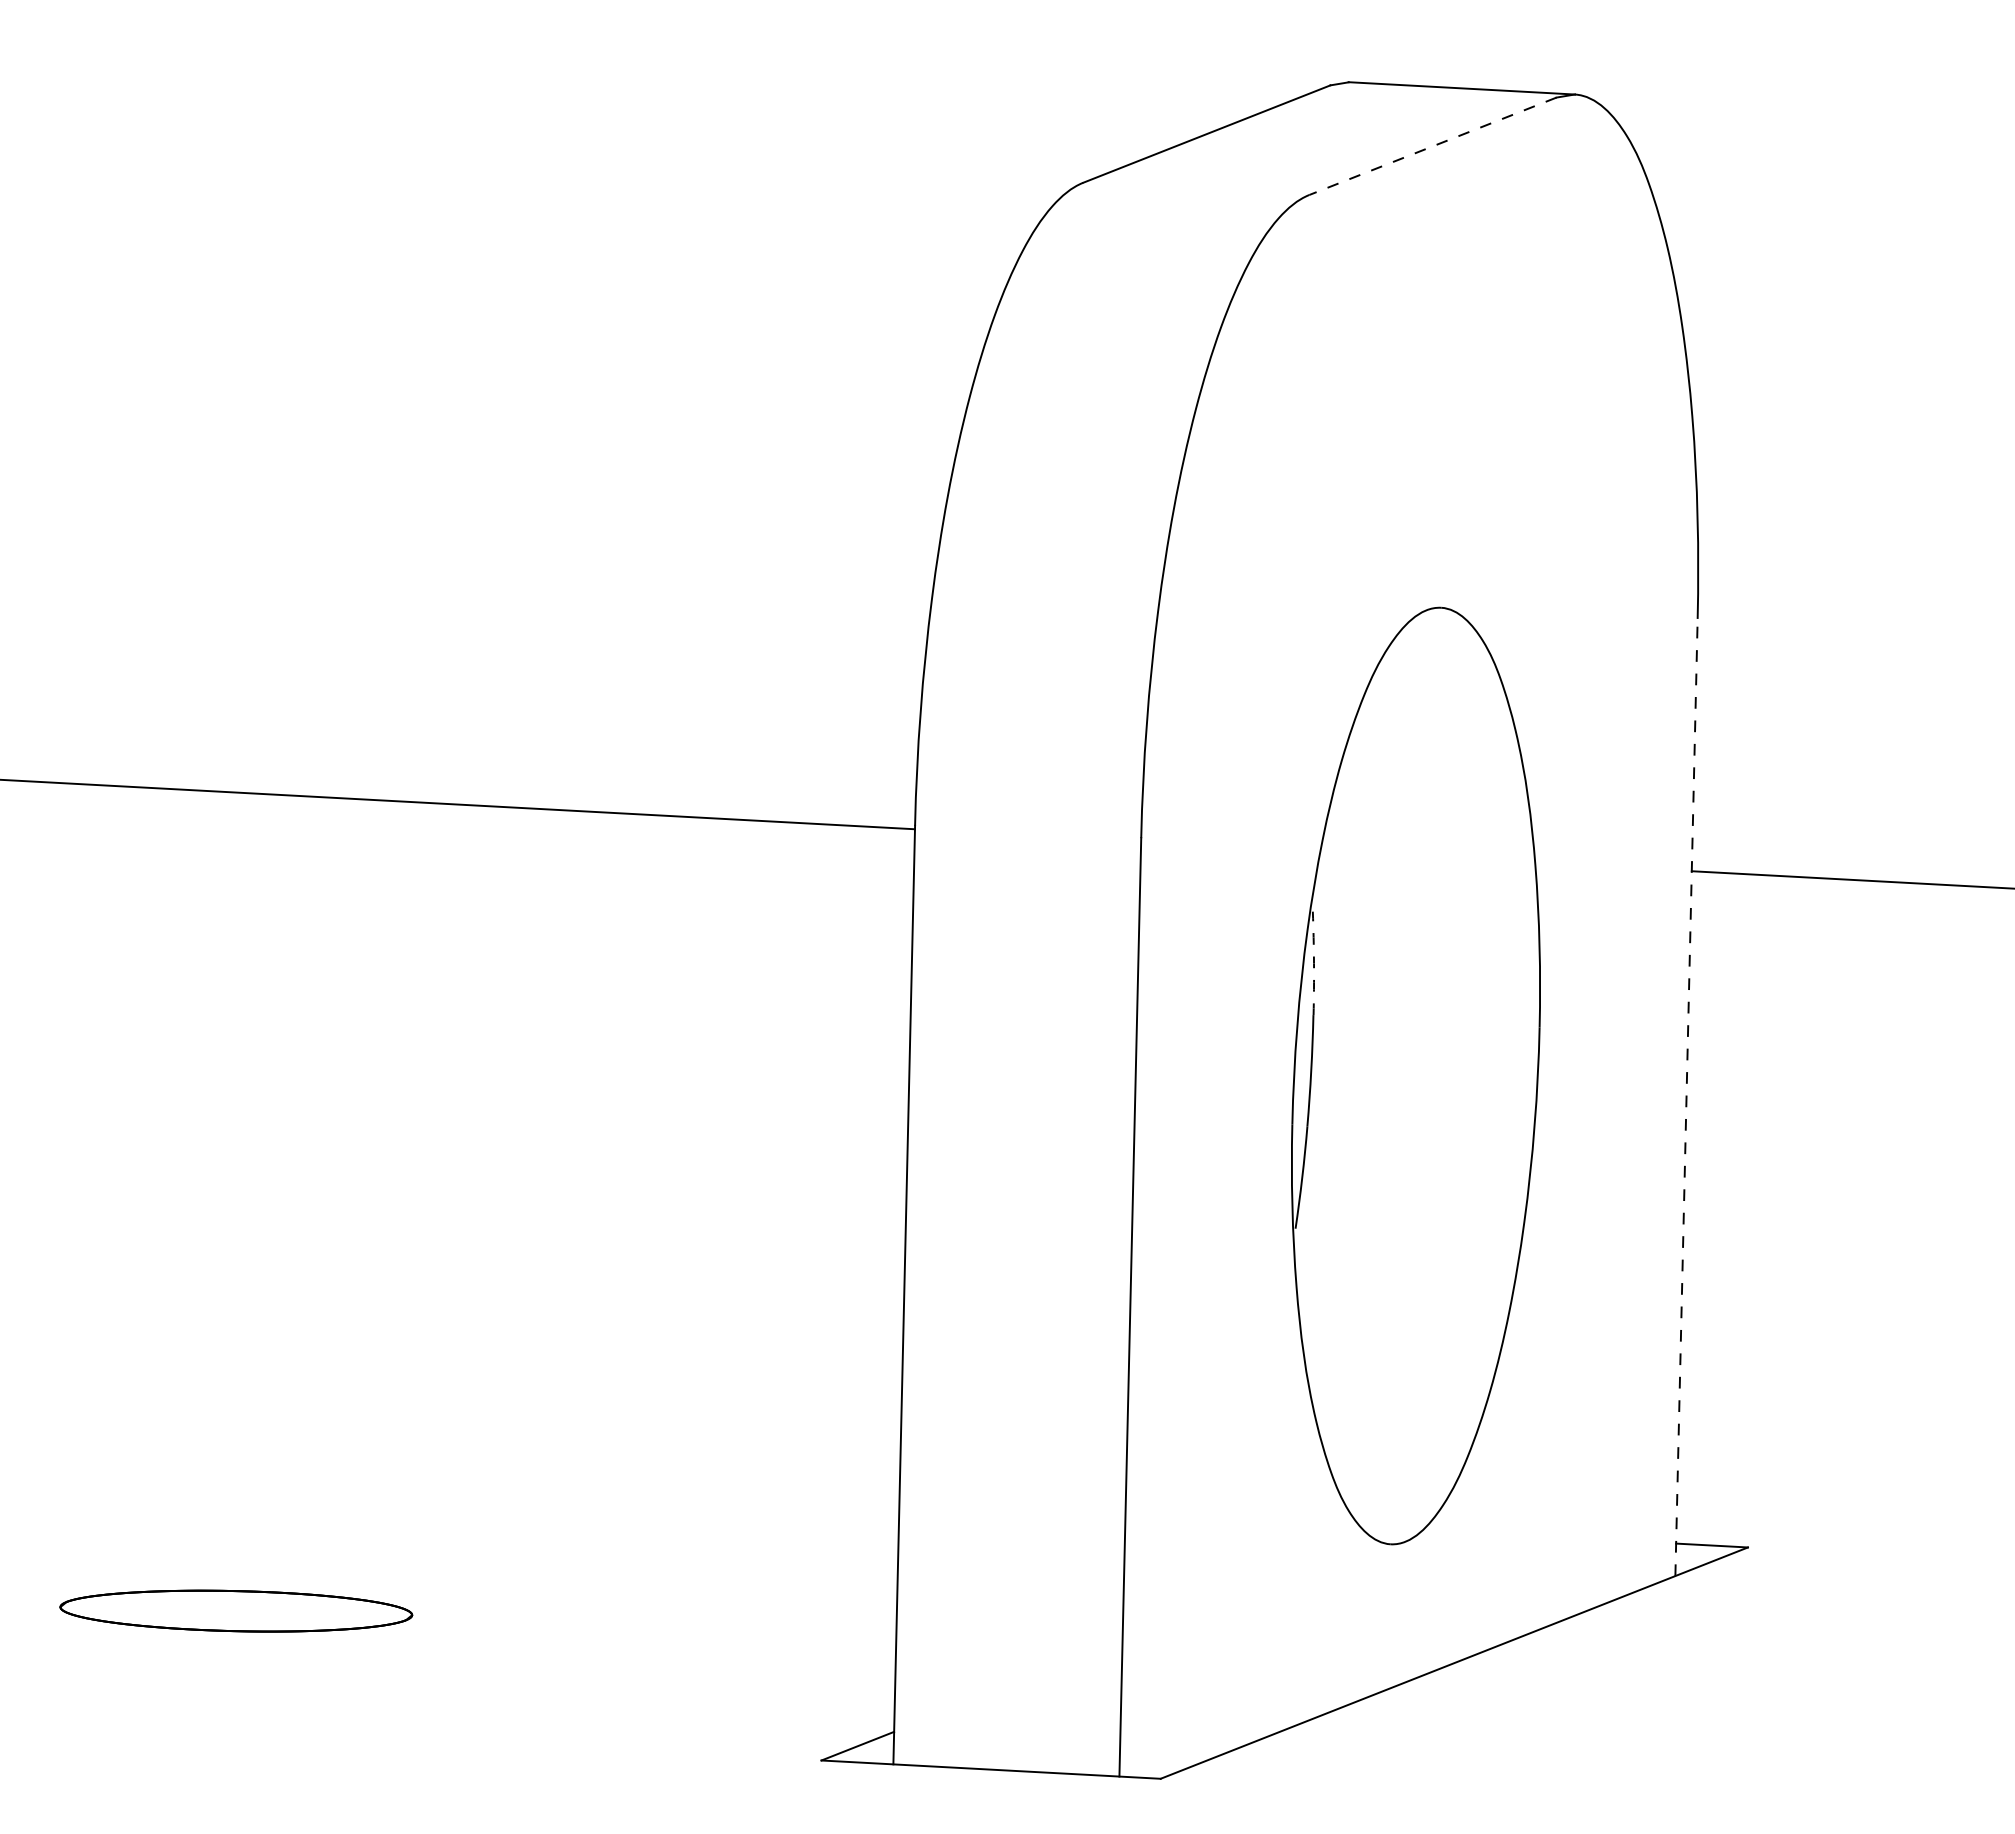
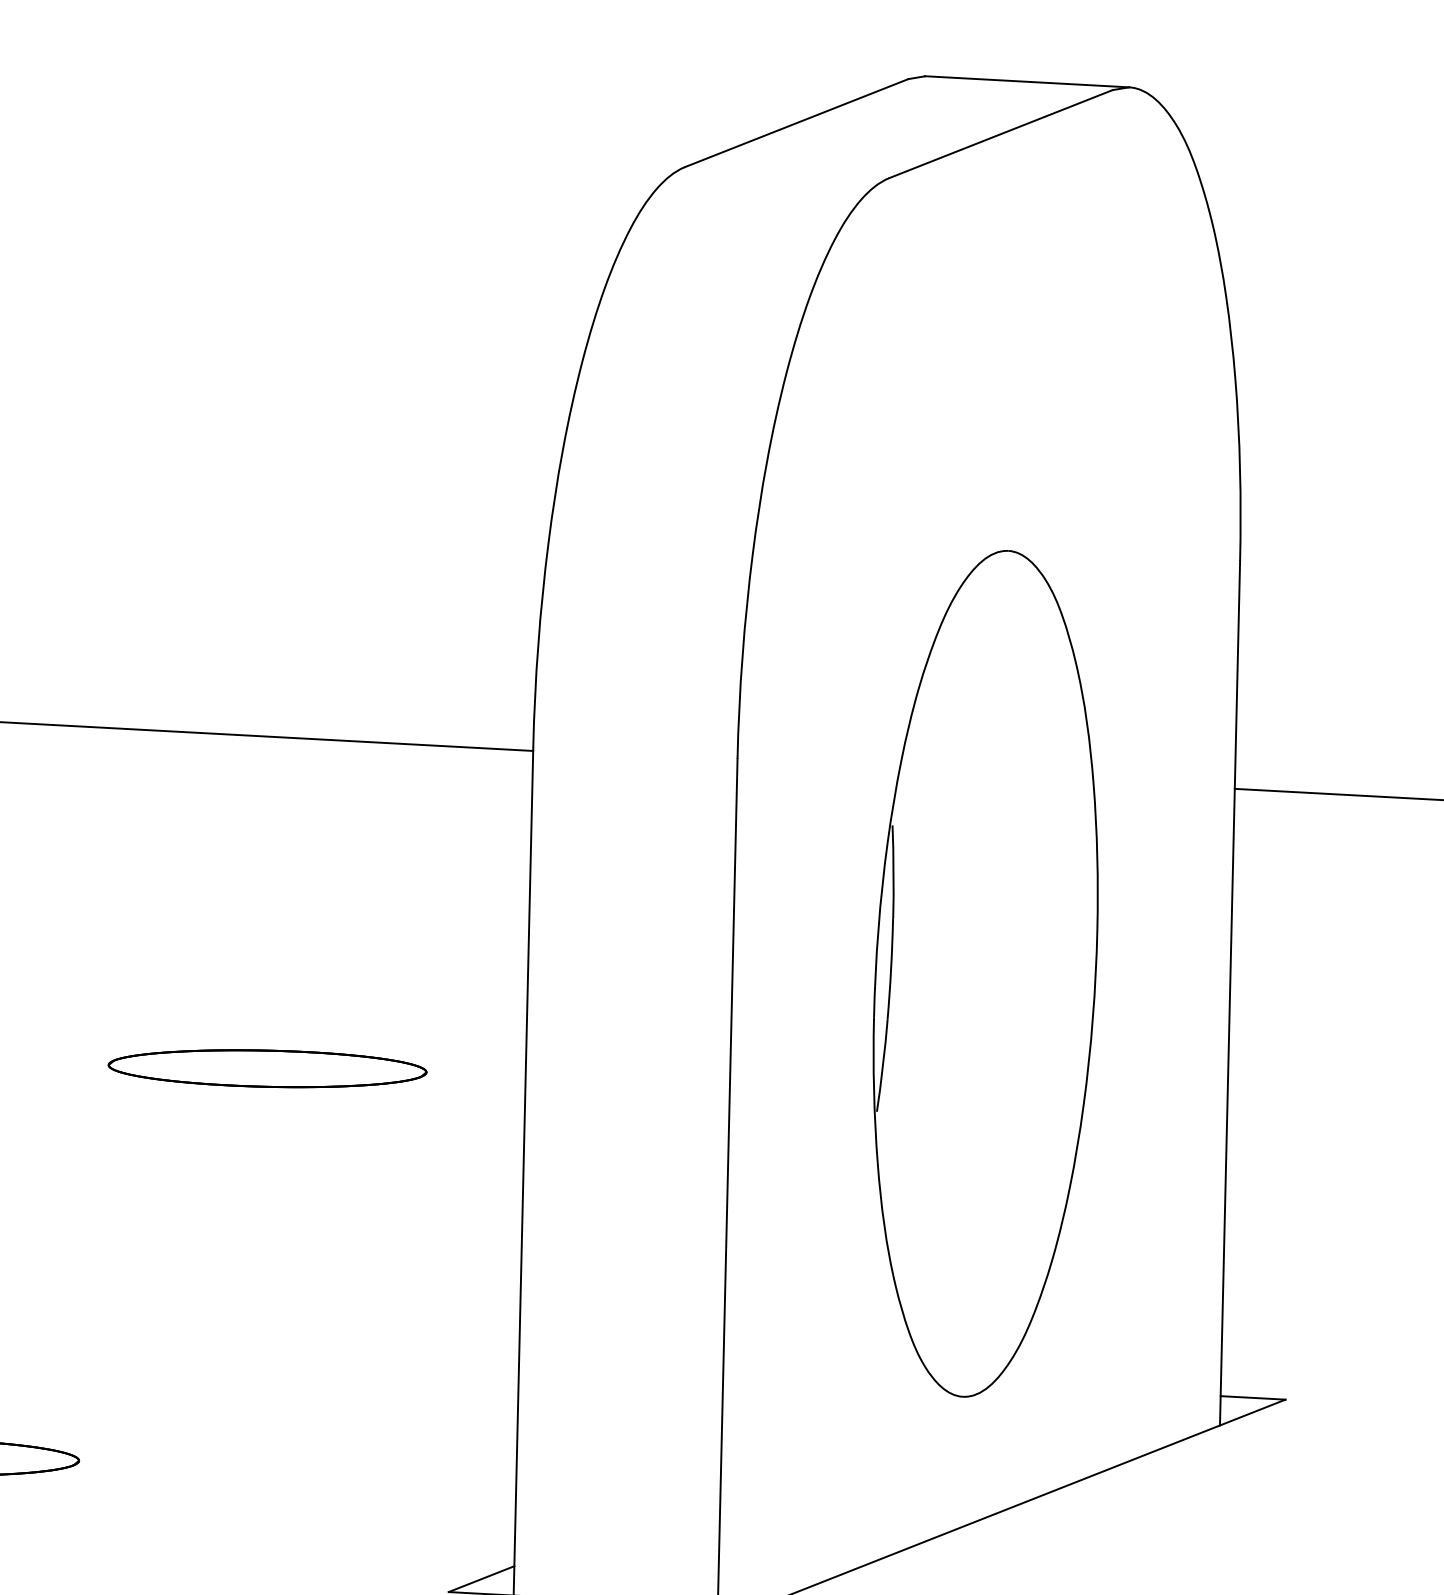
line: (1432, 146) -> (1000, 134), dashed -> solid
arc: (1314, 963) -> (894, 872), dashed -> solid
line: (1686, 1097) -> (1230, 993), dashed -> solid
part: (620, 1180) -> (267, 1068), added

